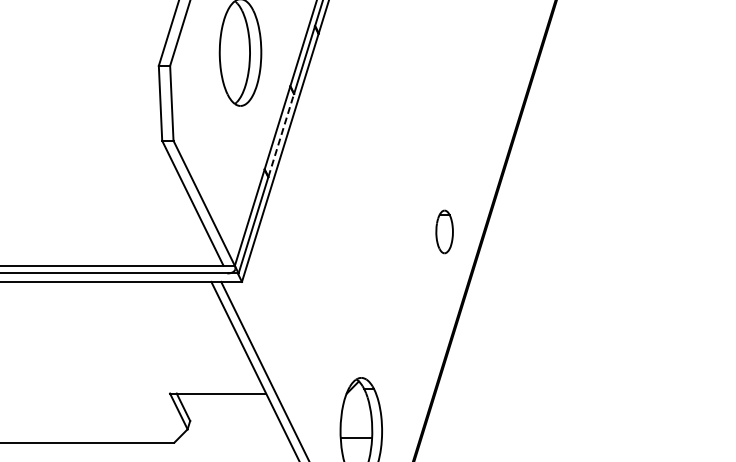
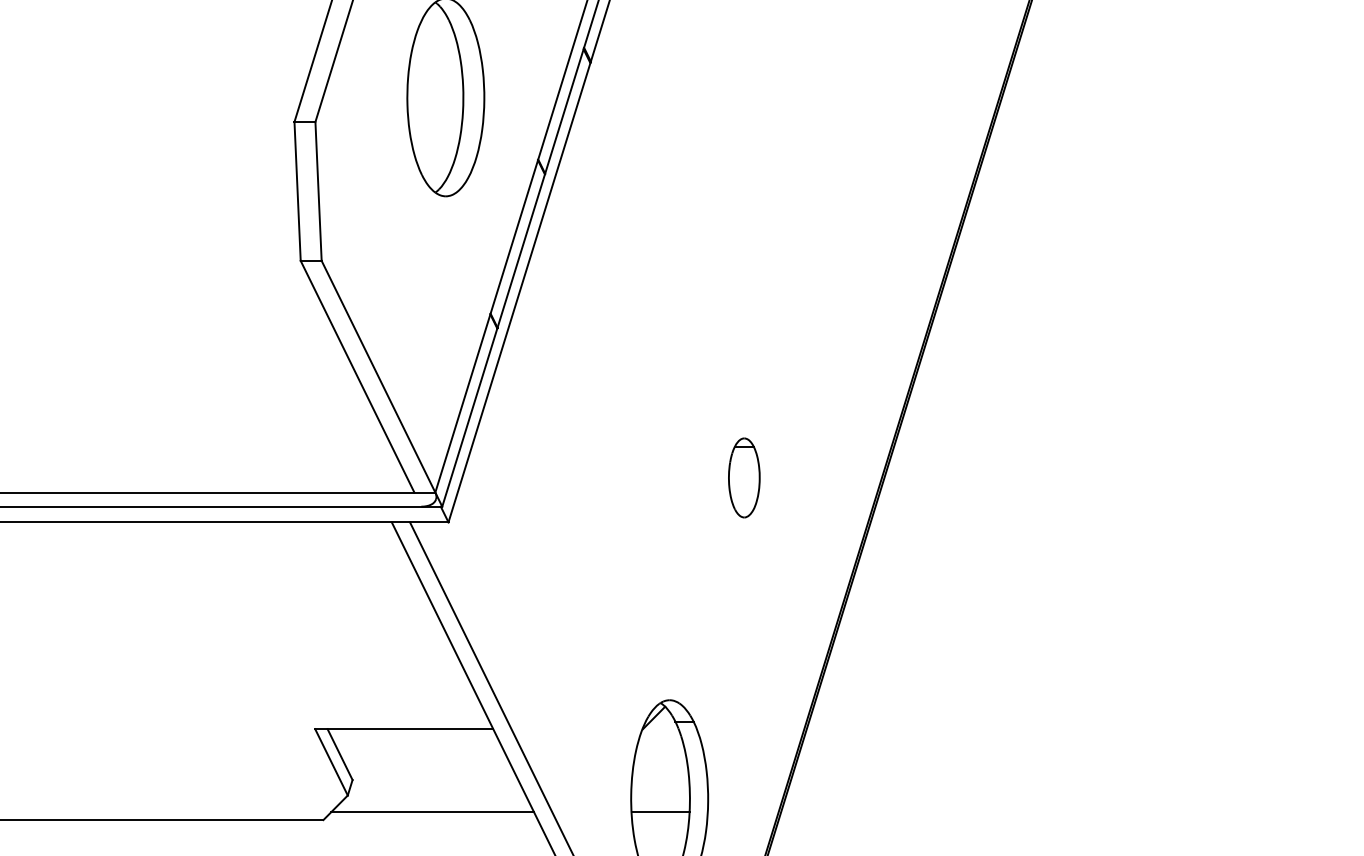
line: (281, 135) -> (521, 251), dashed -> solid
part: (444, 231) -> (744, 477), moved
line: (233, 438) -> (432, 812), added

